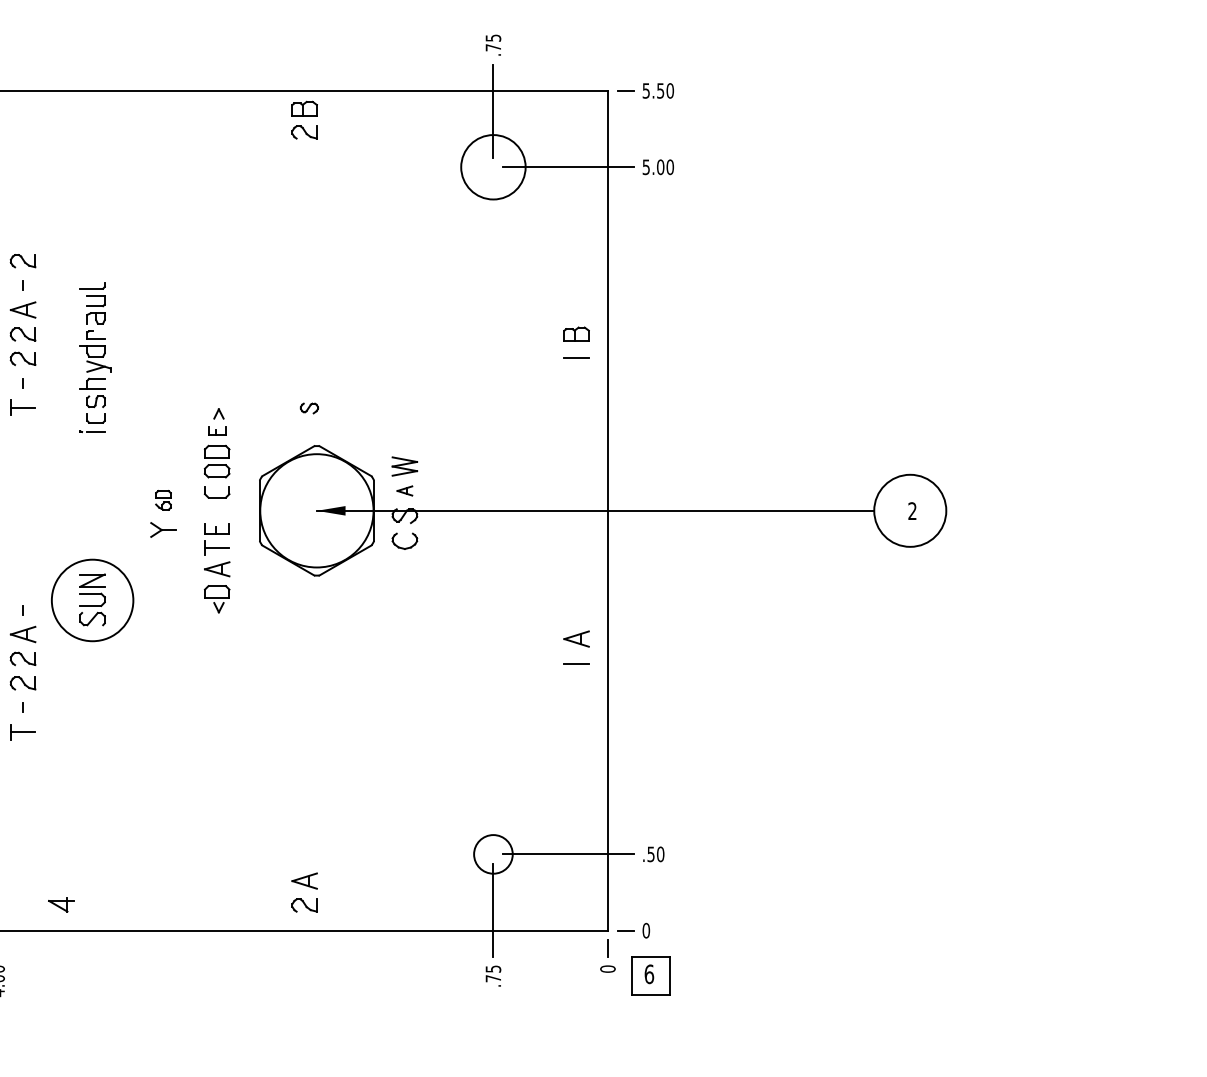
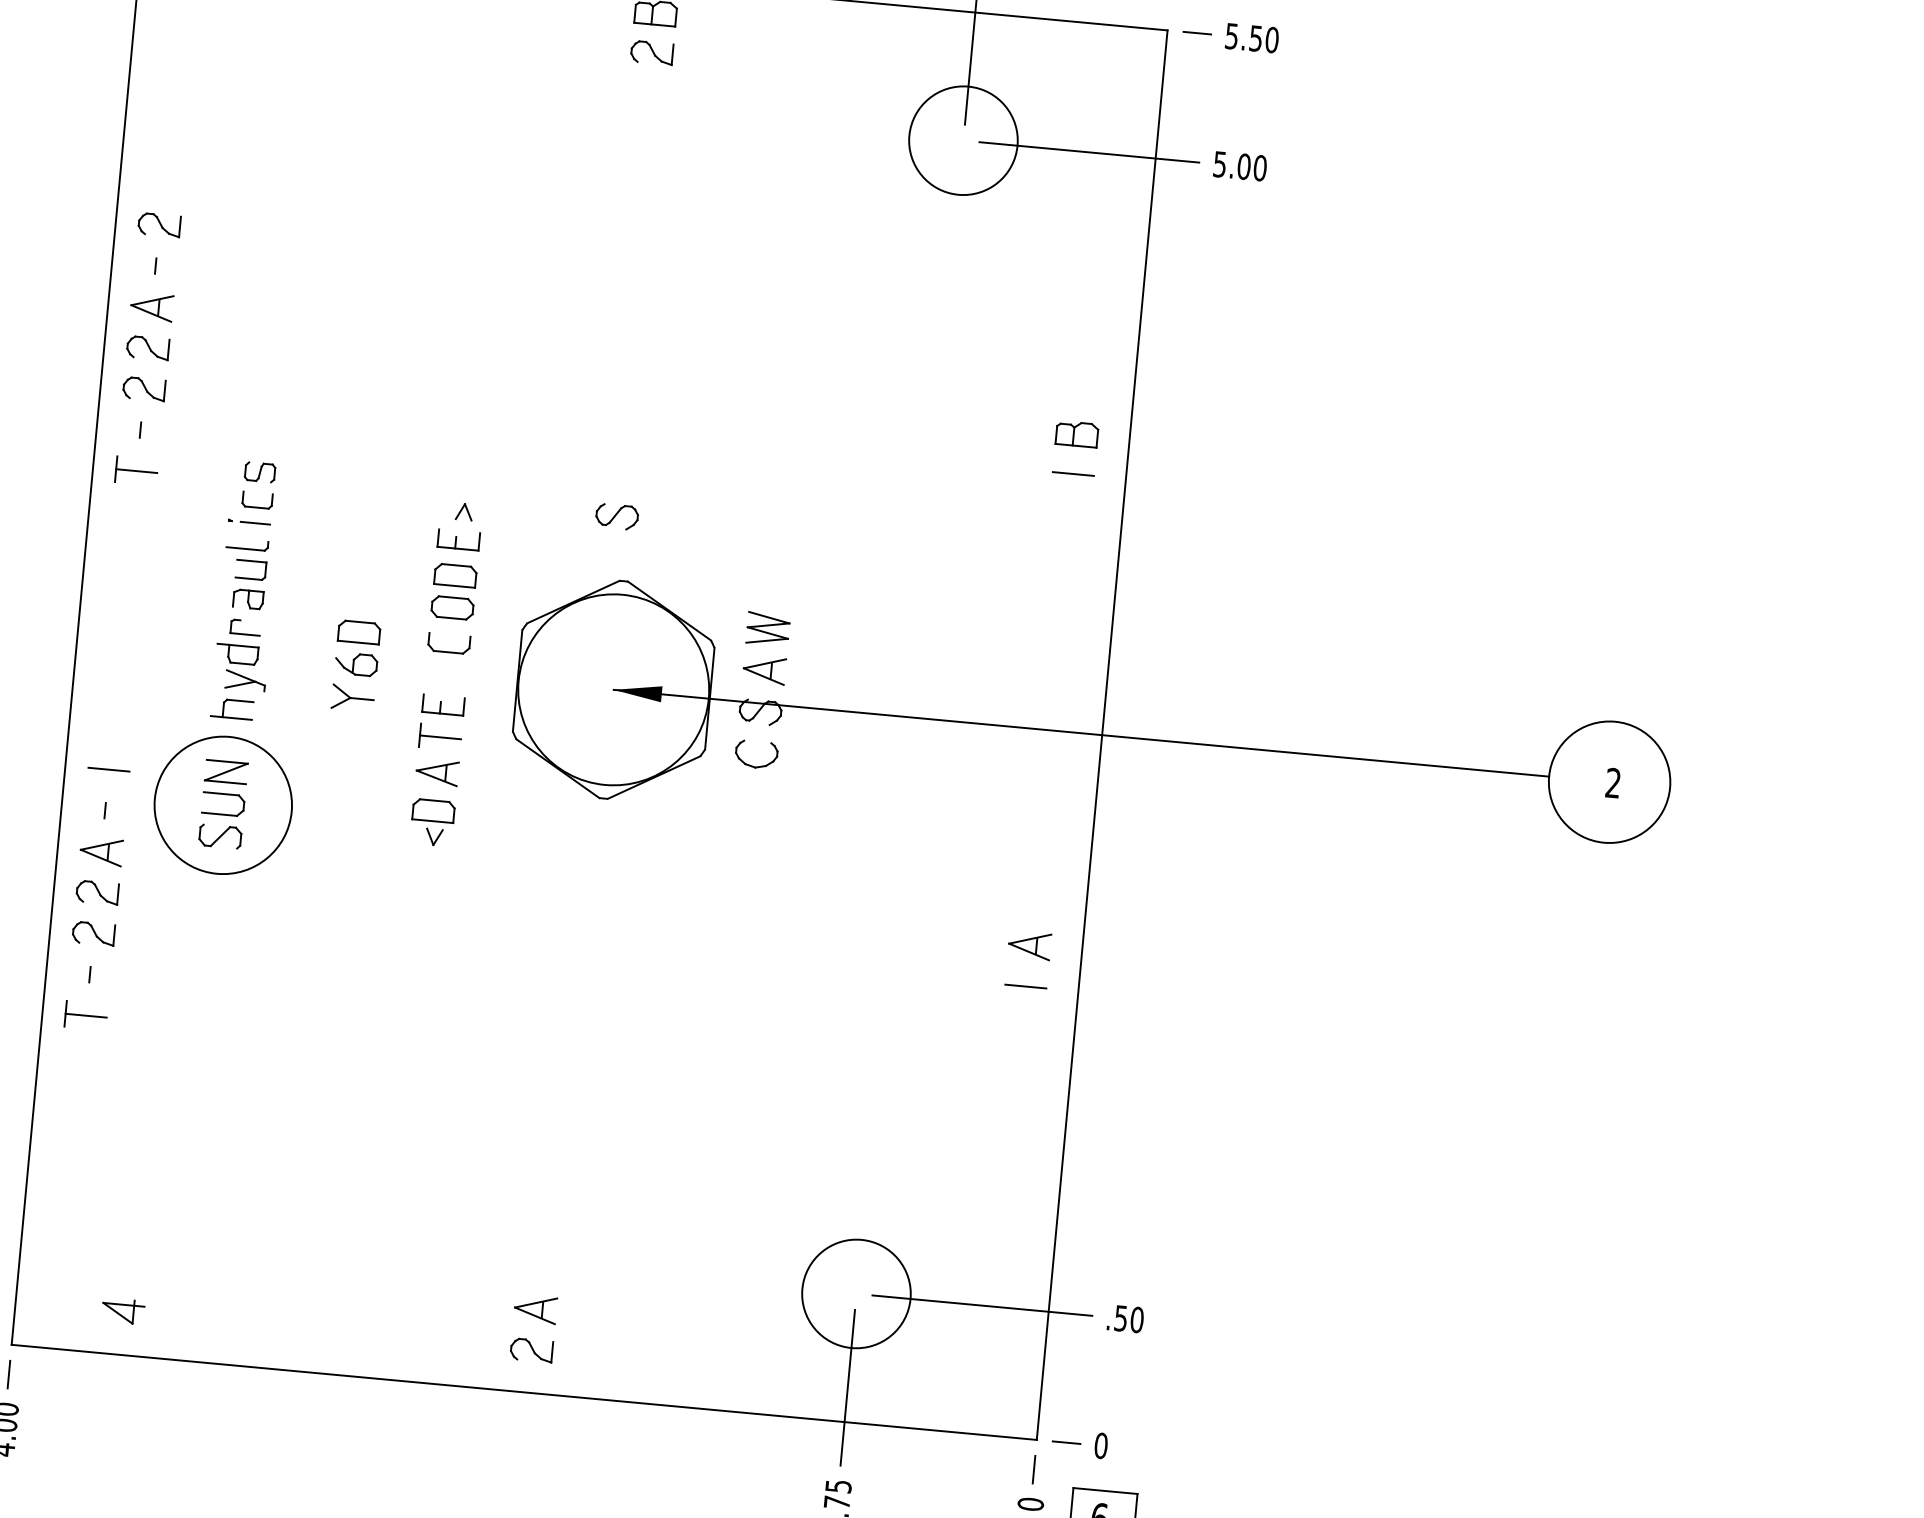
part: (95, 335) -> (244, 627), moved
part: (309, 408) -> (617, 516), size x1.43
part: (216, 430) -> (457, 539), size x1.43
part: (404, 490) -> (763, 669), size x1.67
part: (163, 500) -> (357, 648), size x1.67
line: (22, 585) -> (107, 769), added
circle: (493, 854) -> (856, 1294), size x1.67

